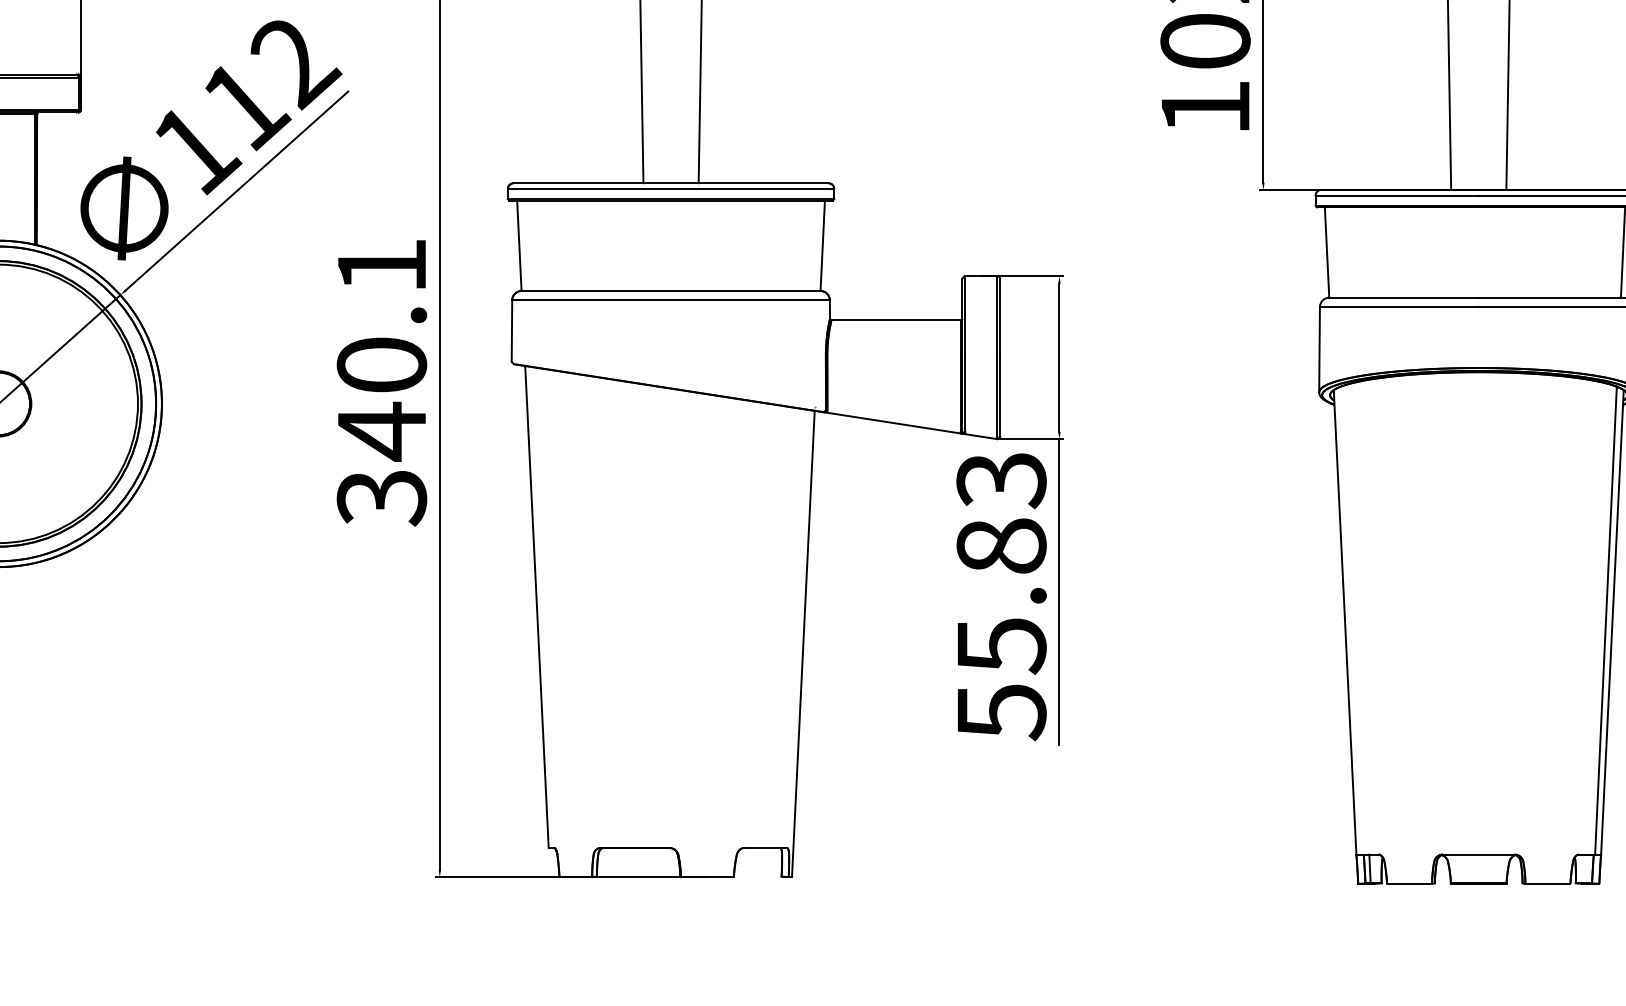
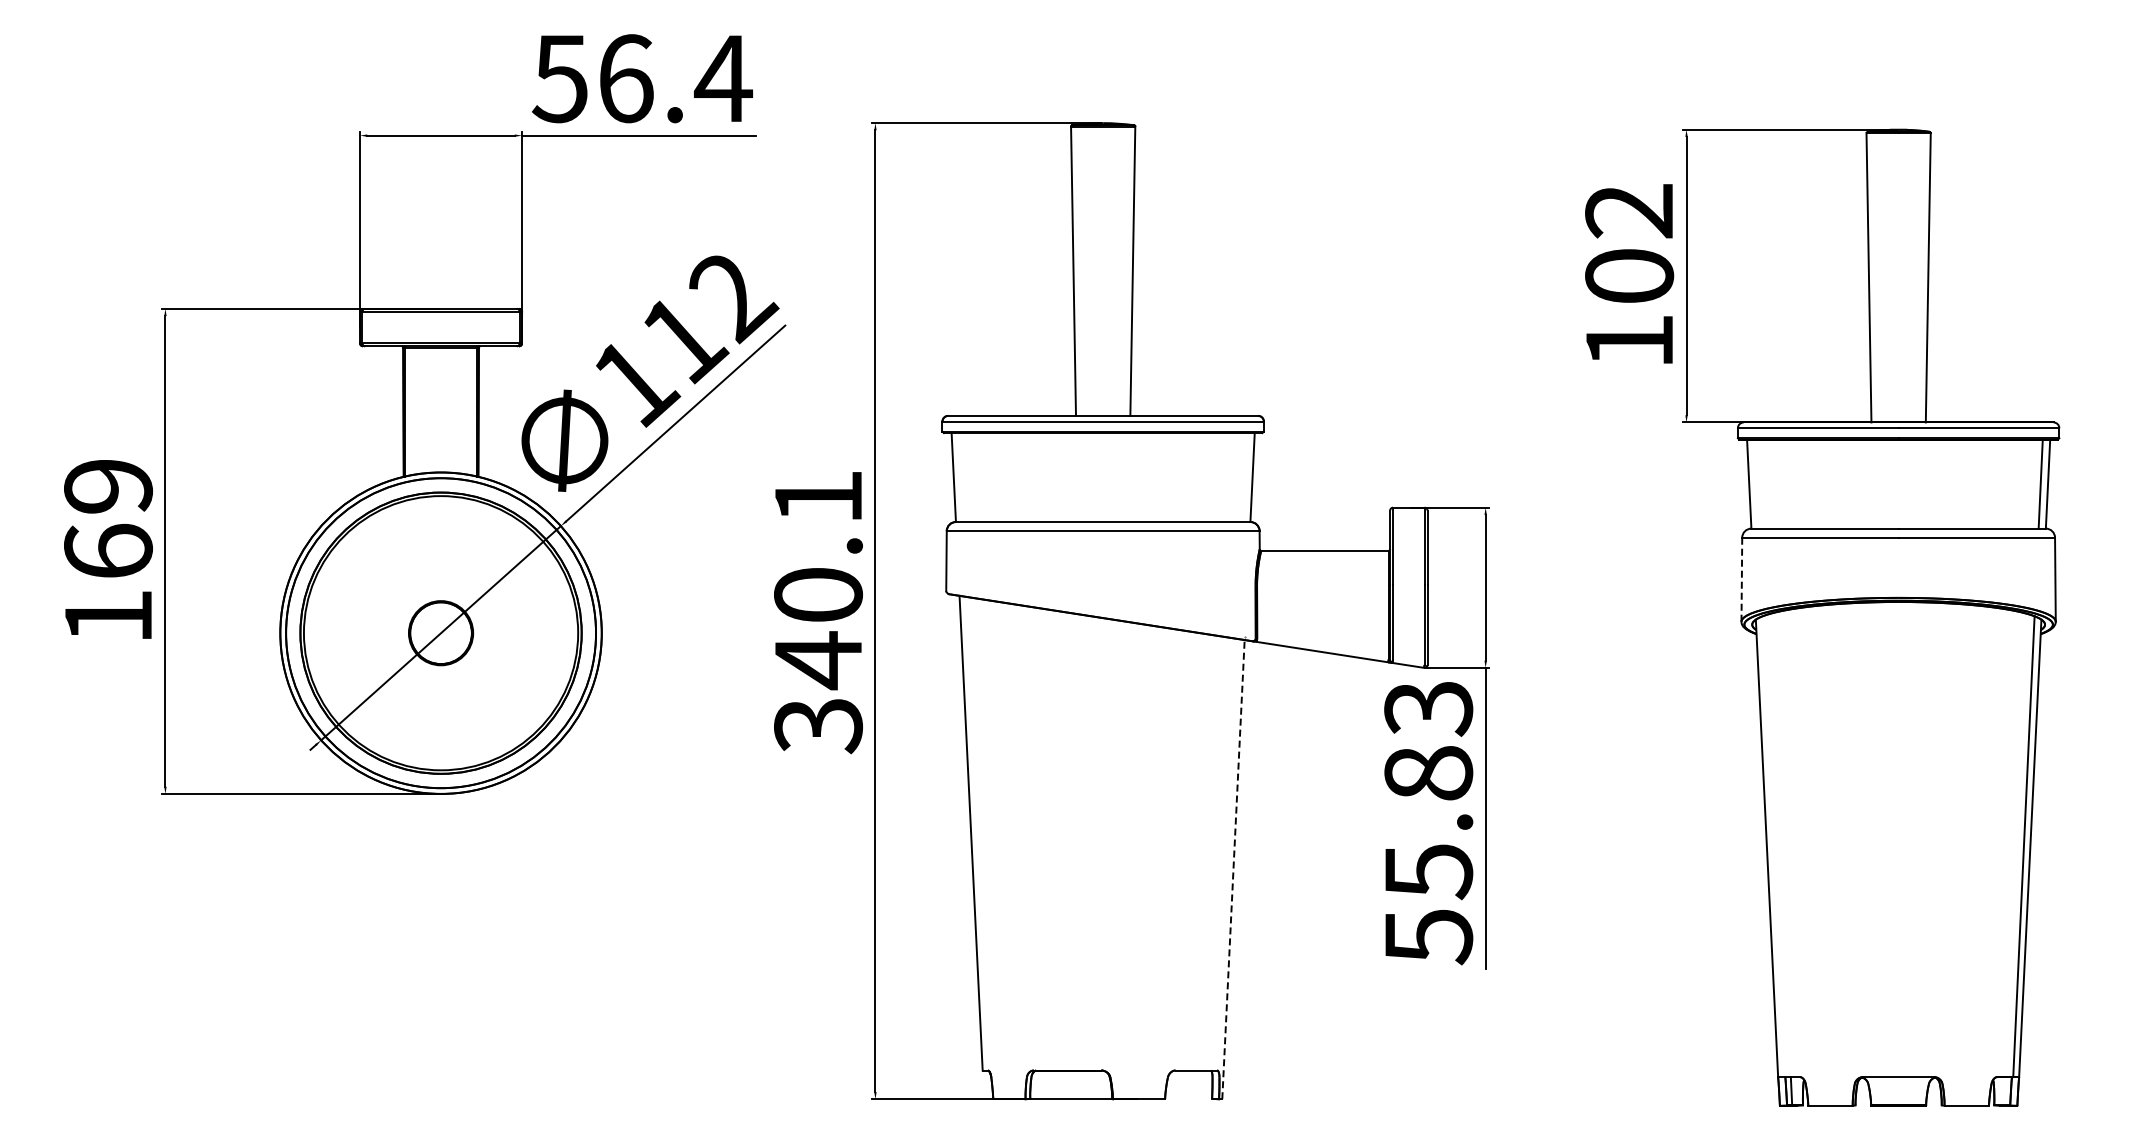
line: (1319, 350) -> (1741, 580), solid -> dashed
line: (803, 643) -> (1233, 869), solid -> dashed

